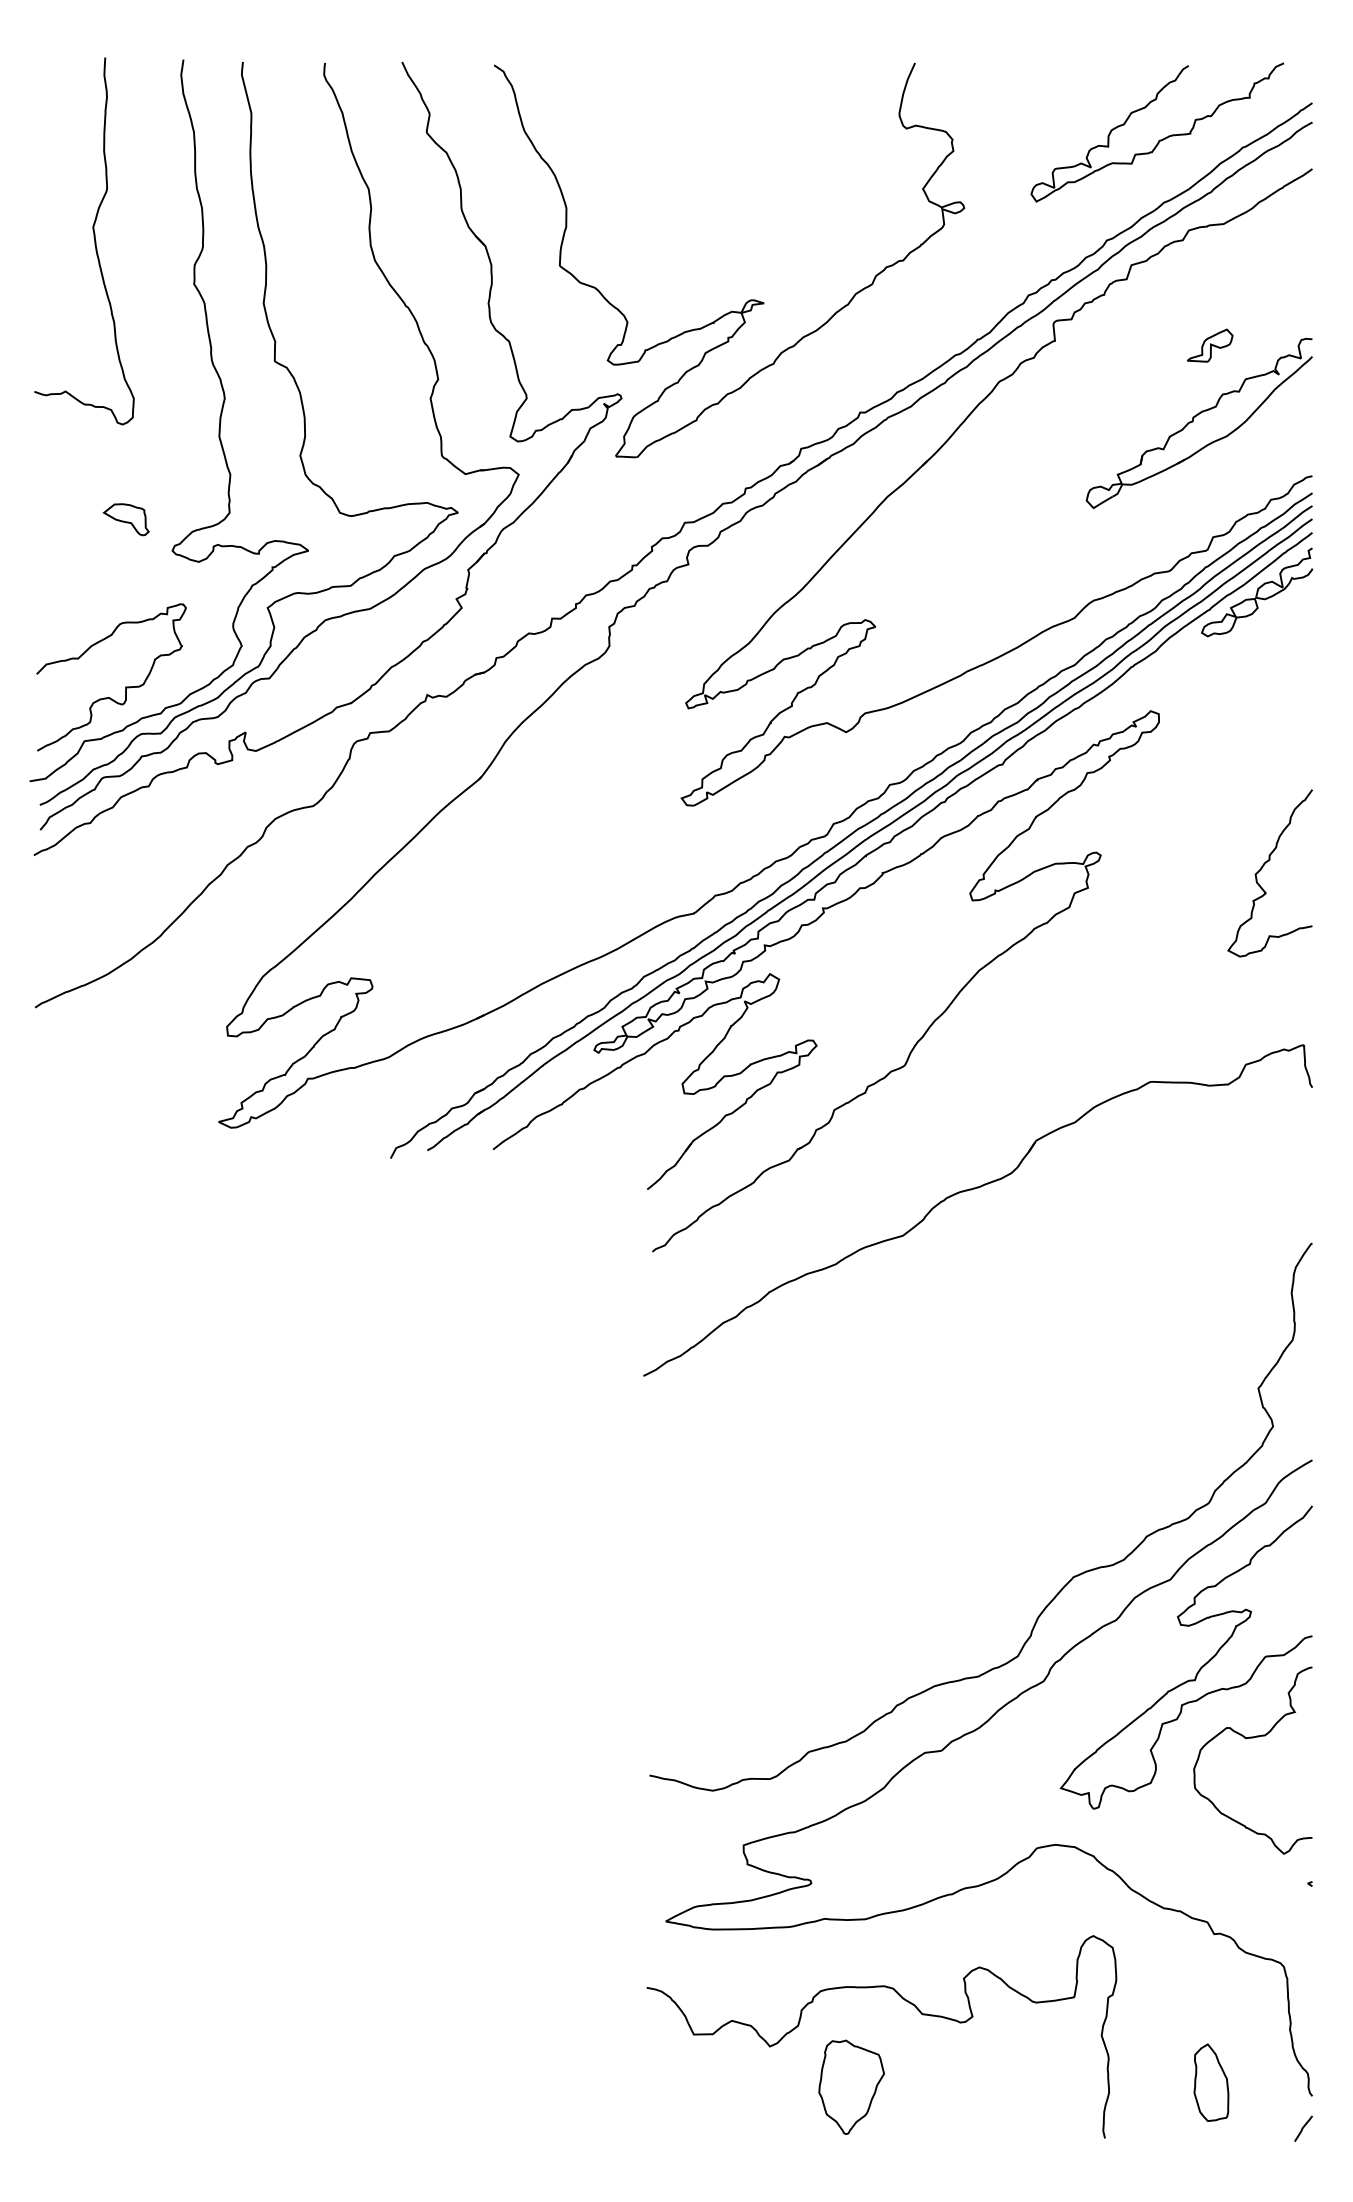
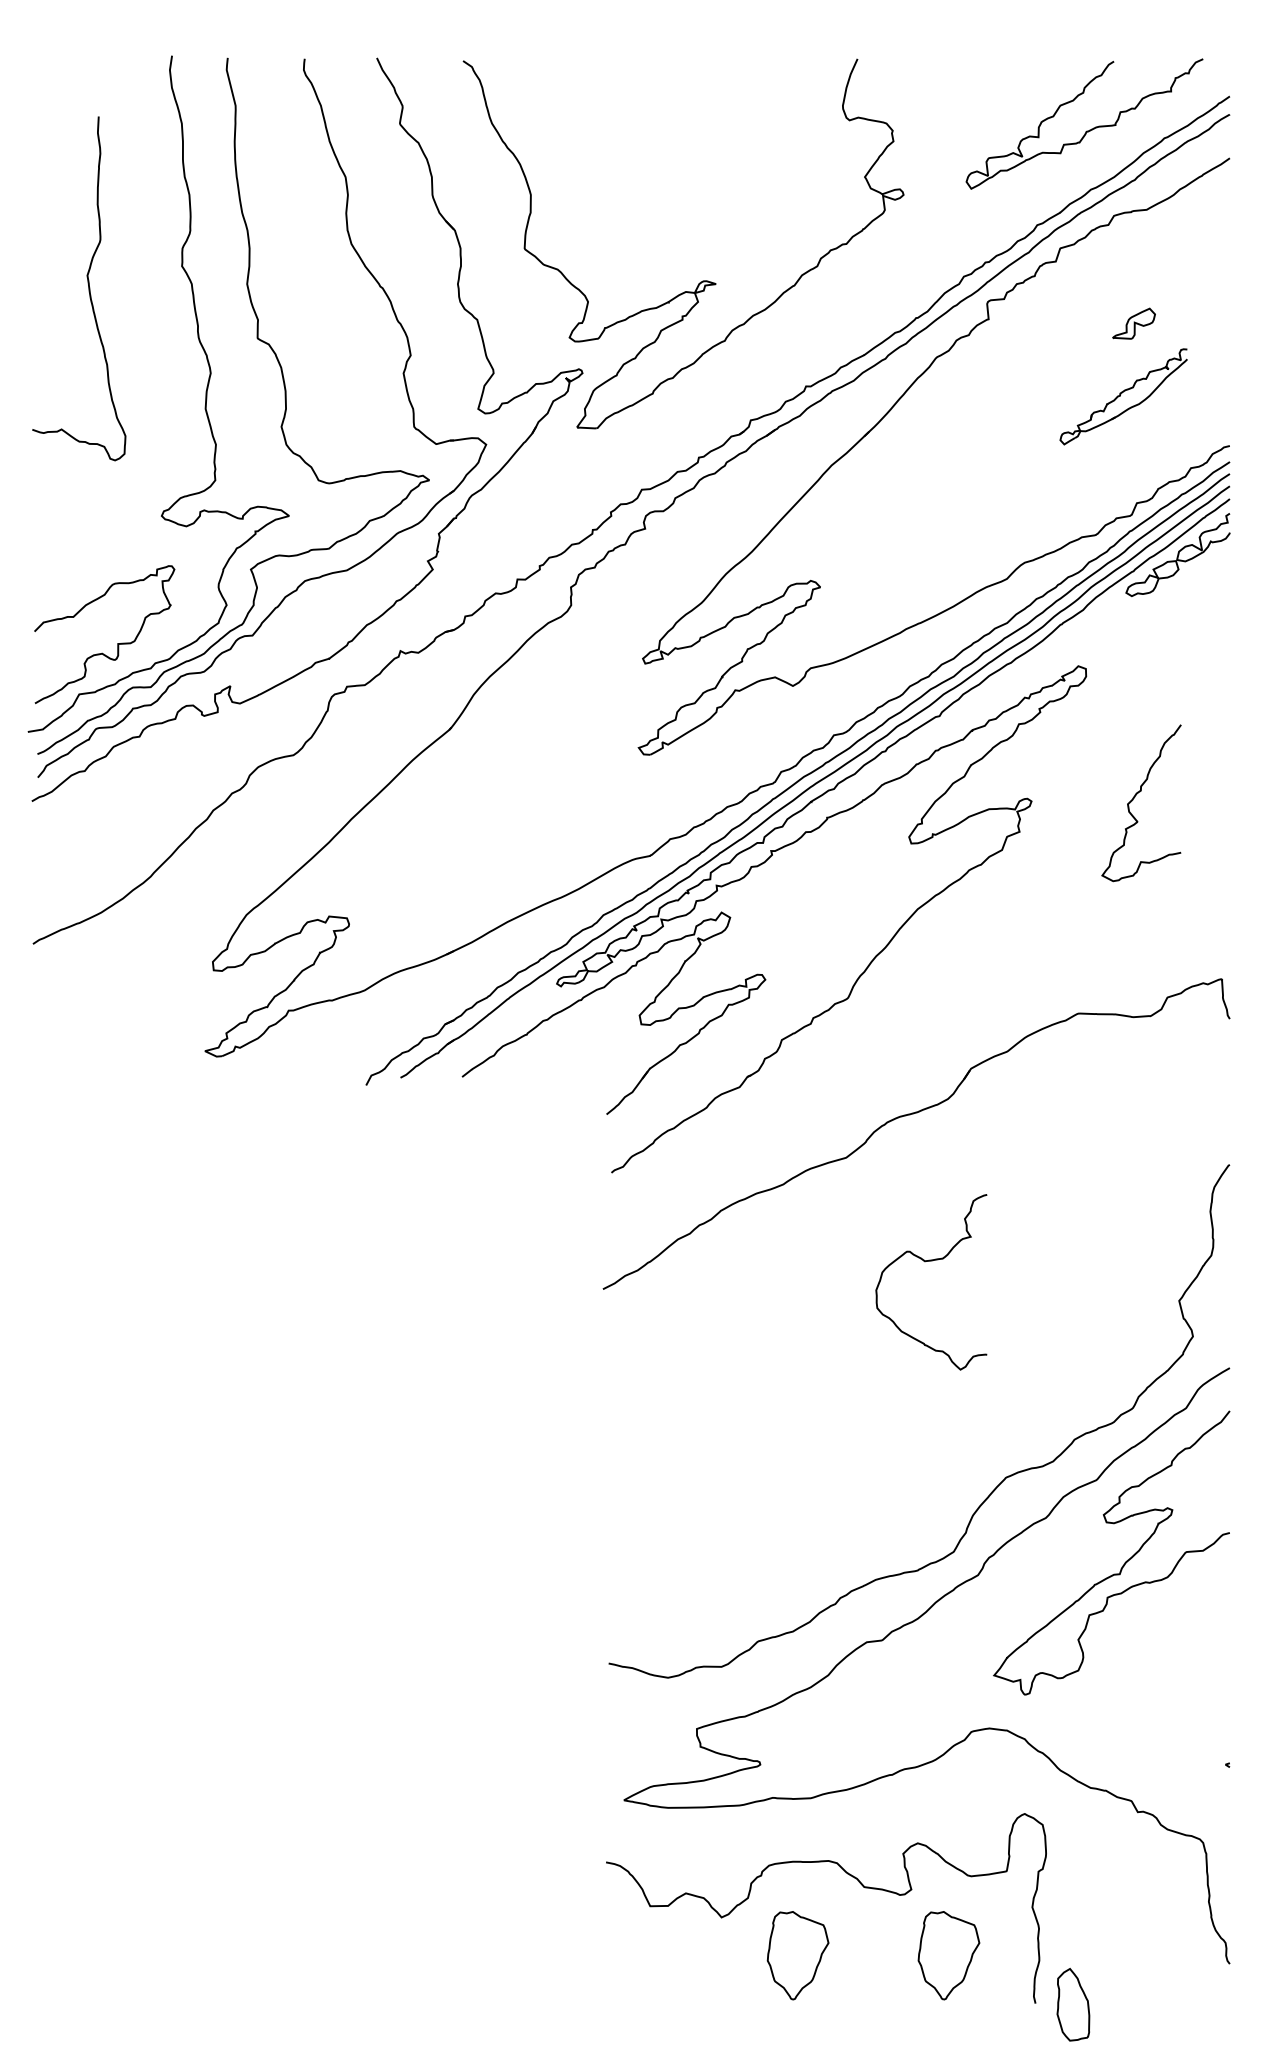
curve: (93, 237) -> (87, 285), moved
part: (1198, 423) -> (1123, 396), size x0.6
part: (125, 519) -> (117, 486), removed
curve: (1263, 867) -> (1135, 797), moved
curve: (1252, 1738) -> (931, 1261), moved
part: (1211, 2082) -> (1073, 2004), moved
part: (1012, 2086) -> (948, 1954), added
line: (1303, 2128) -> (1221, 1994), removed

